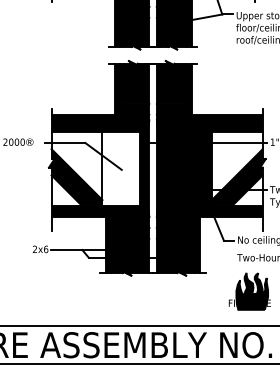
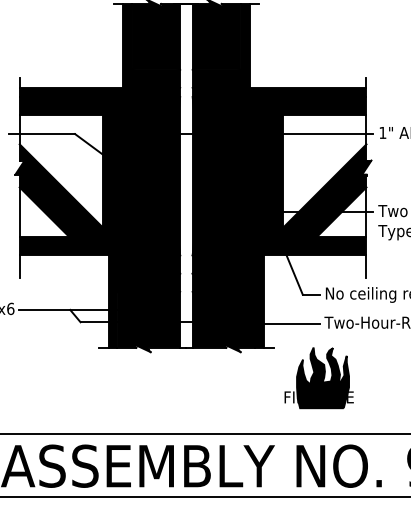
fill: (120, 168) -> (132, 176), added
line: (217, 258) -> (292, 323), added
part: (249, 291) -> (318, 378), moved

